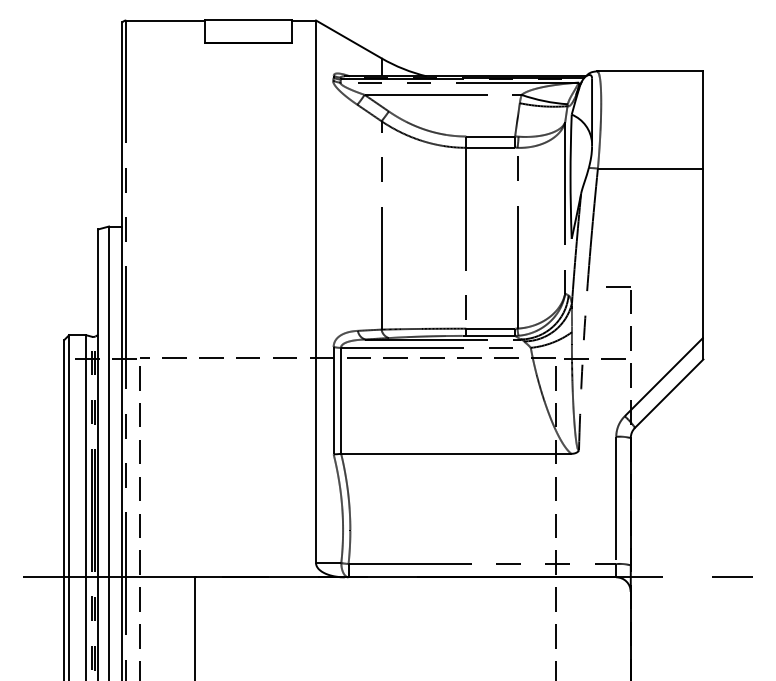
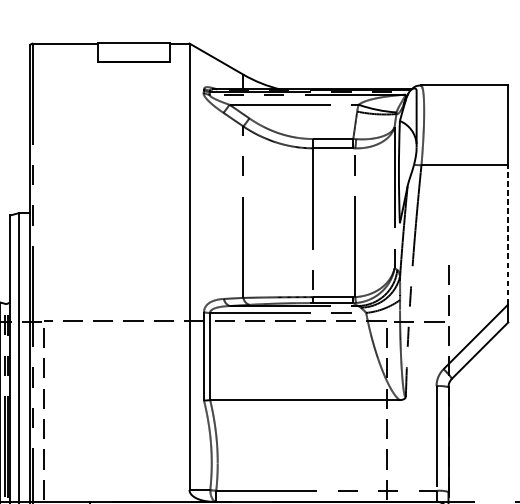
line: (703, 253) -> (508, 235), solid -> dashed
line: (617, 287) -> (437, 263), removed

